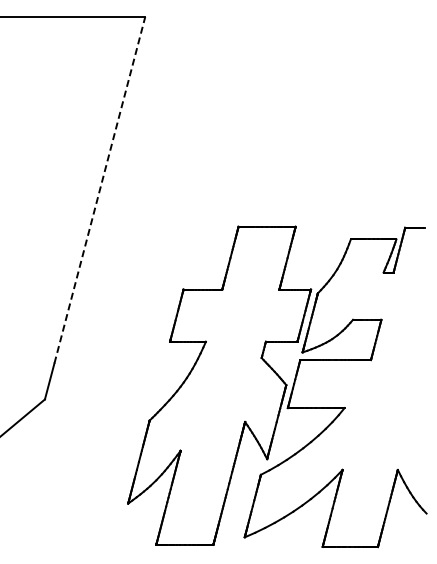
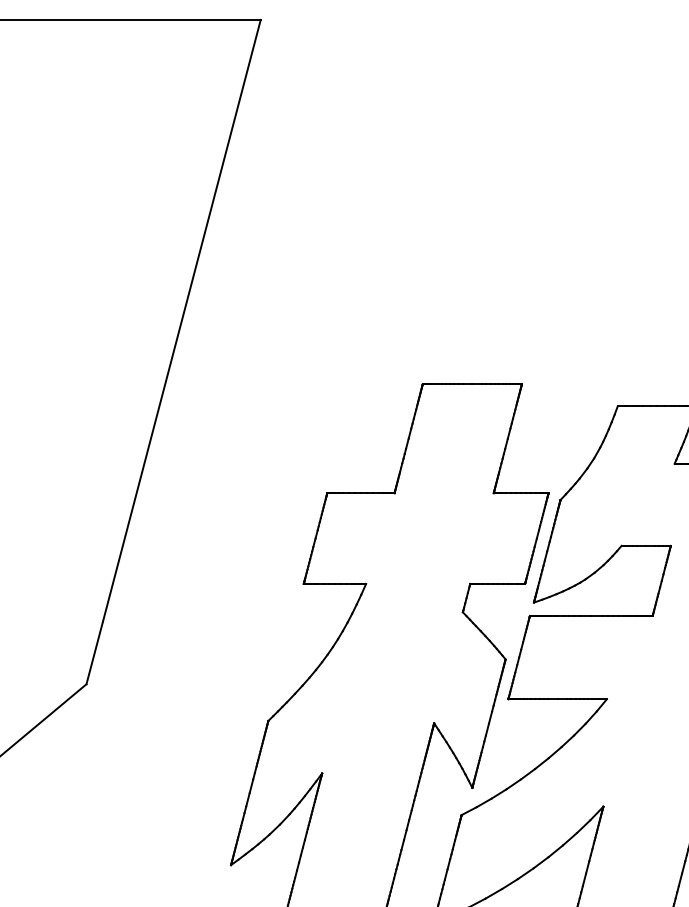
line: (99, 189) -> (181, 319), dashed -> solid

